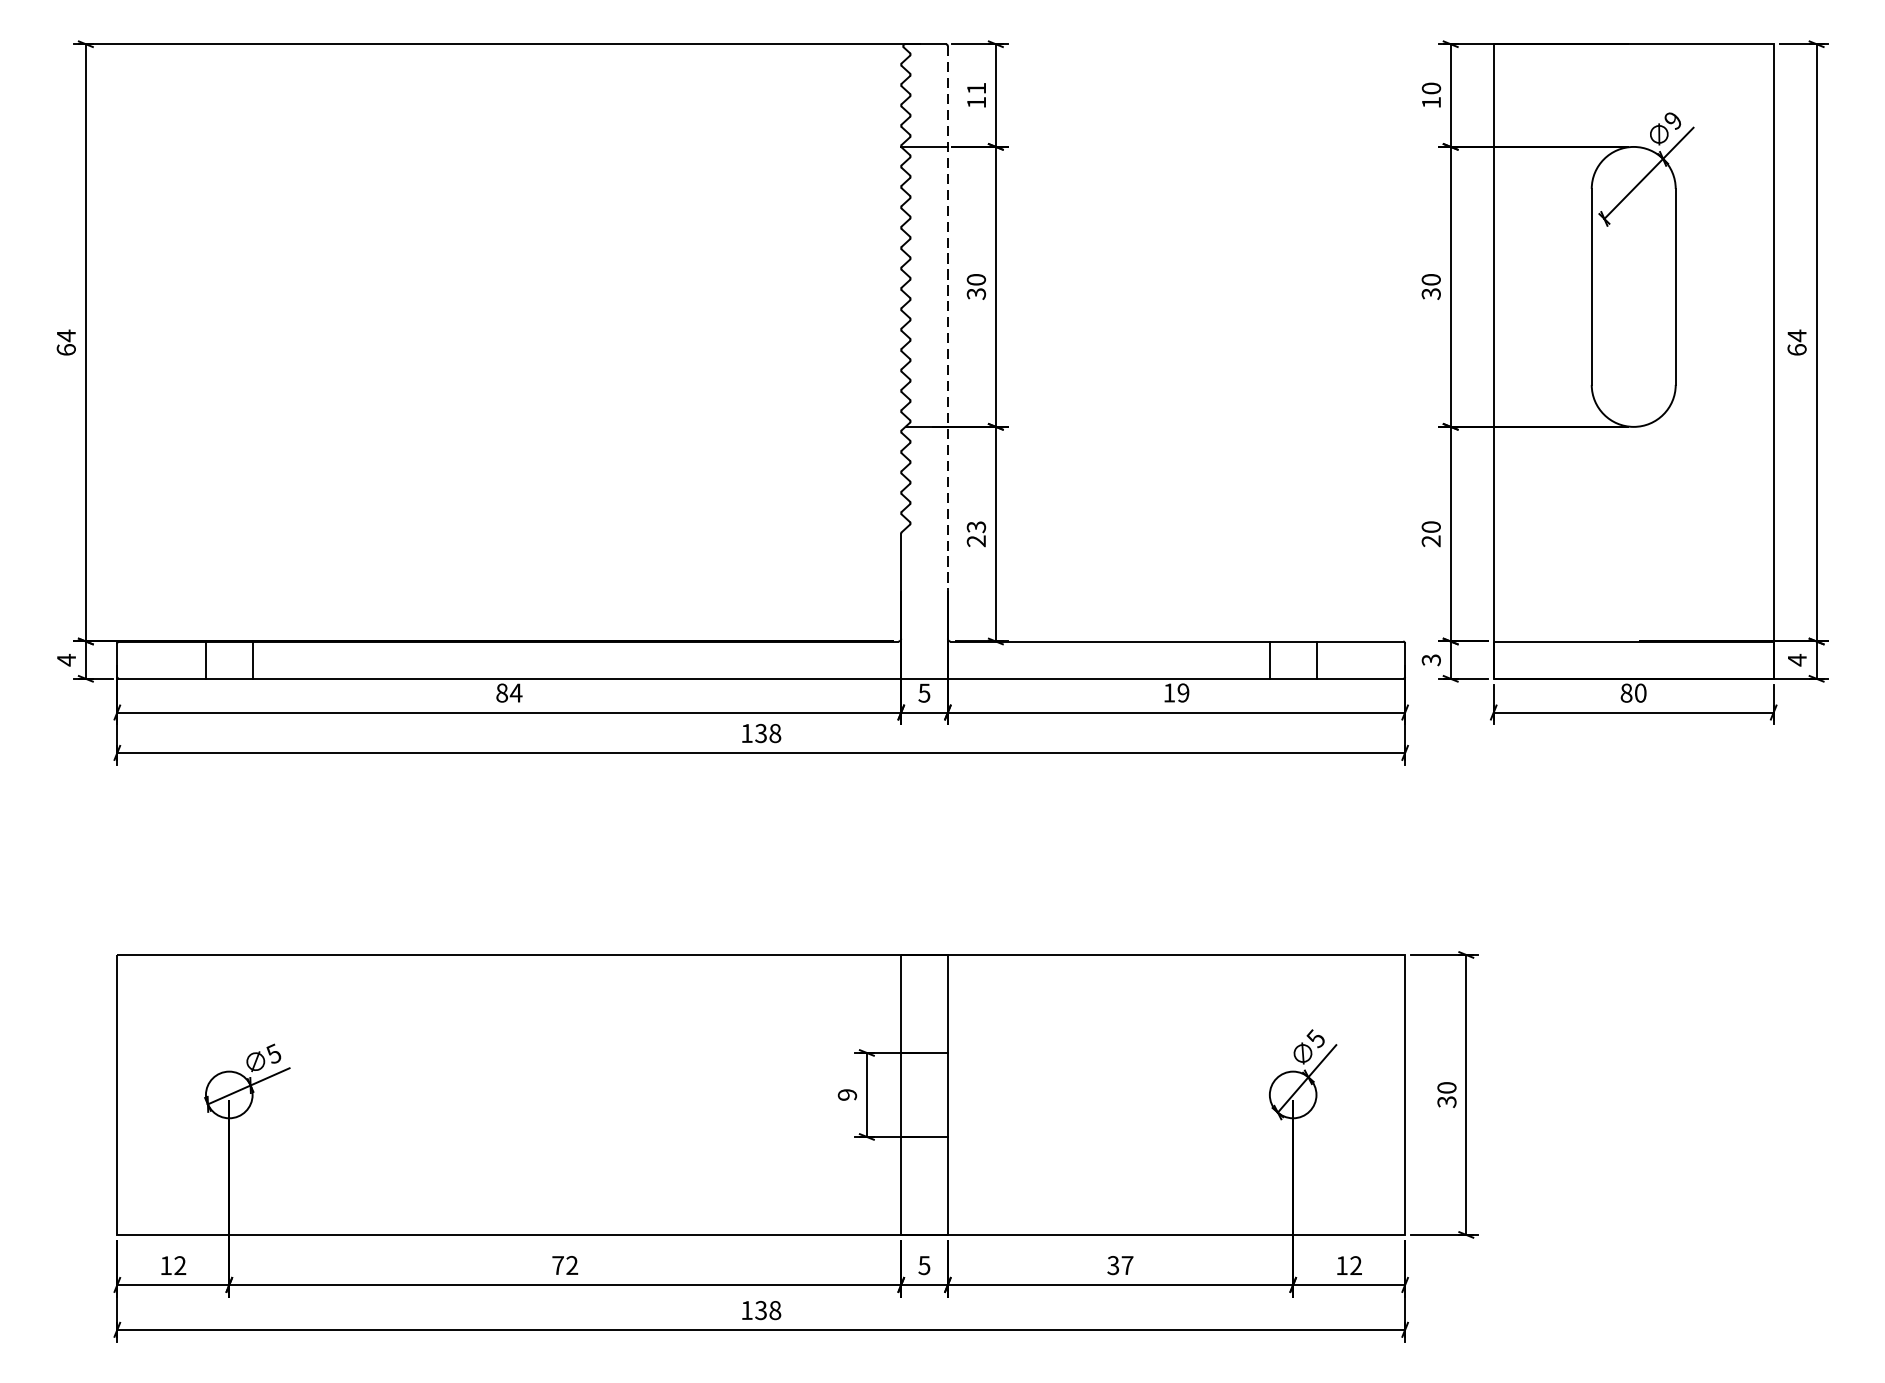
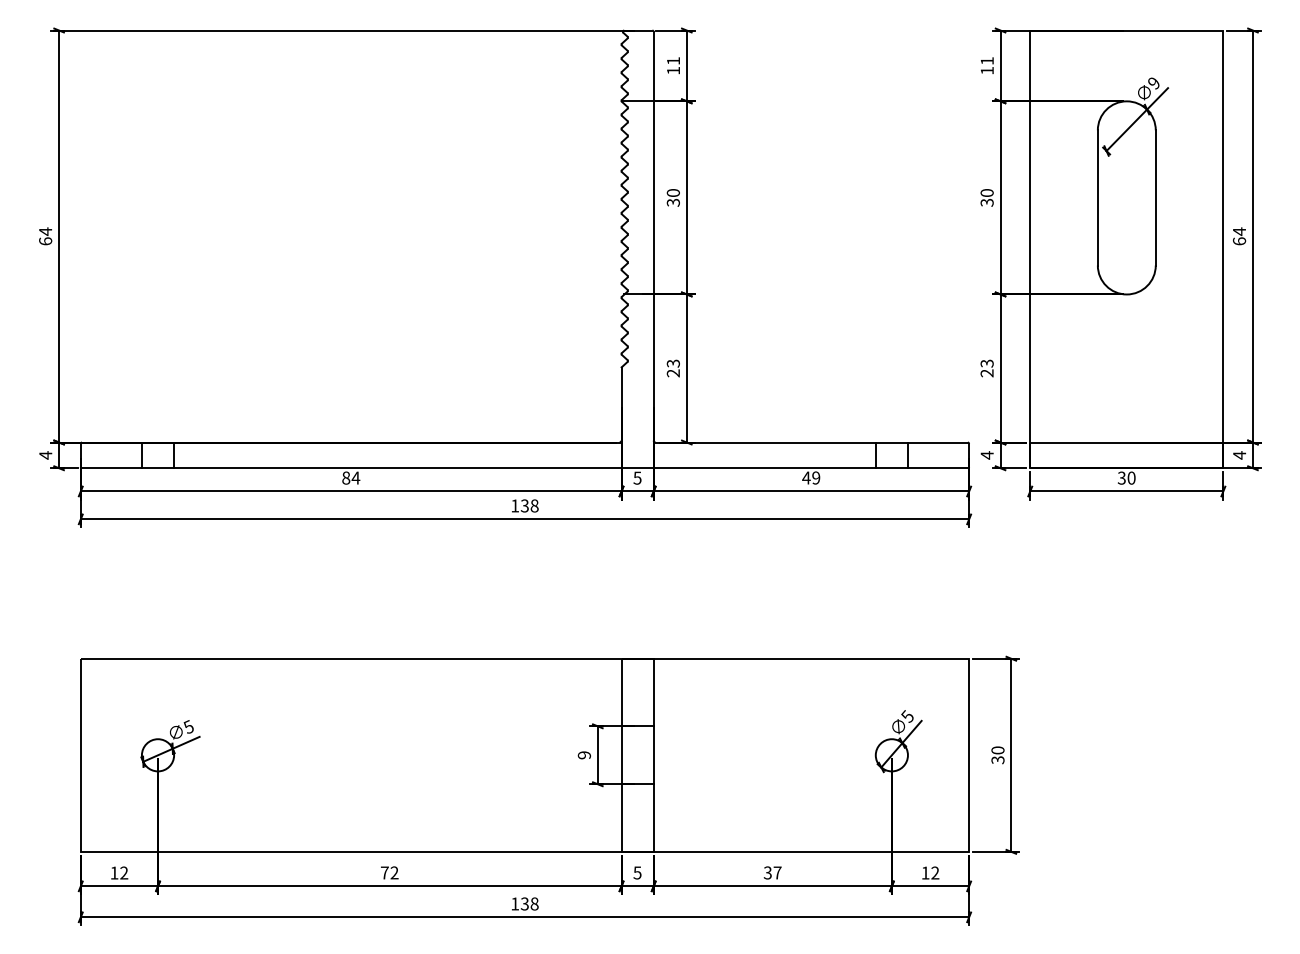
text: (1430, 87) -> (986, 60), 10 -> 11
line: (947, 342) -> (653, 236), dashed -> solid
text: (1430, 526) -> (986, 363), 20 -> 23
text: (1430, 660) -> (986, 455), 3 -> 4
text: (1169, 692) -> (806, 477), 19 -> 49
text: (1626, 692) -> (1121, 477), 80 -> 30

